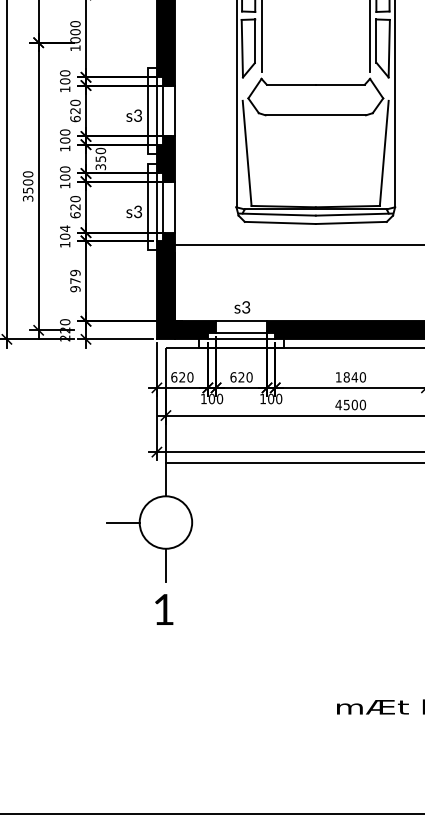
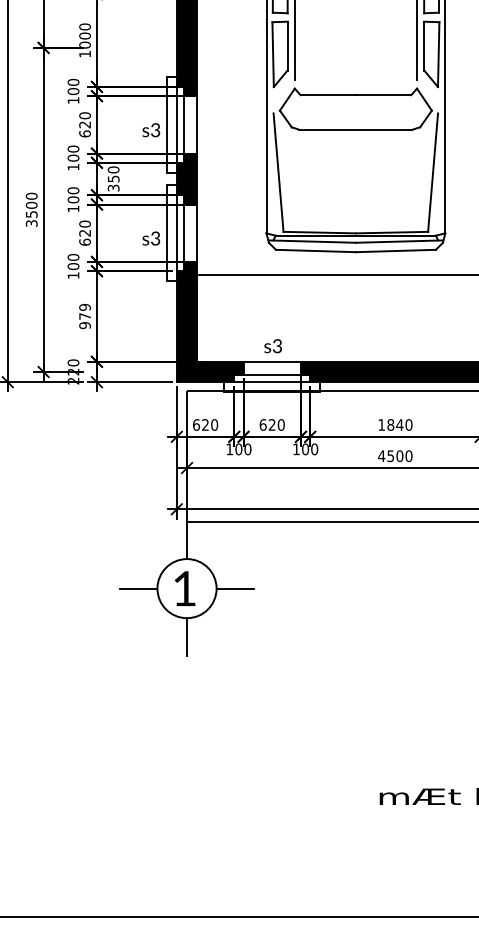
text: (65, 228) -> (73, 257), 104 -> 100
line: (208, 522) -> (234, 588), added
text: (164, 609) -> (185, 588), moved

